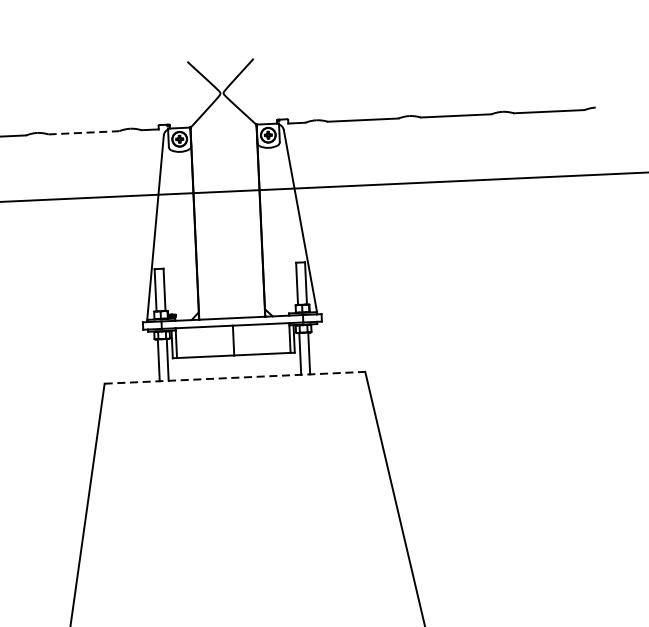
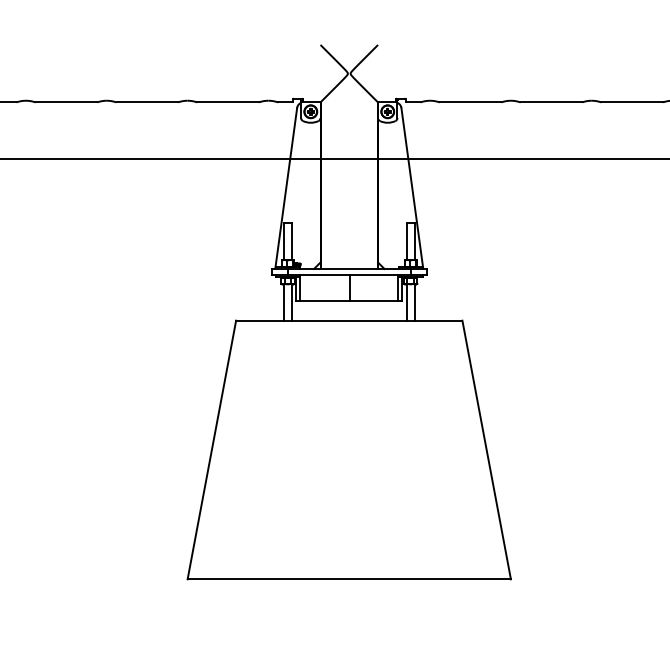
line: (84, 132) -> (228, 102), dashed -> solid
line: (235, 377) -> (349, 320), dashed -> solid

